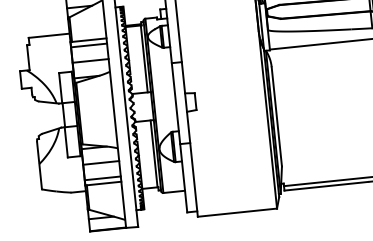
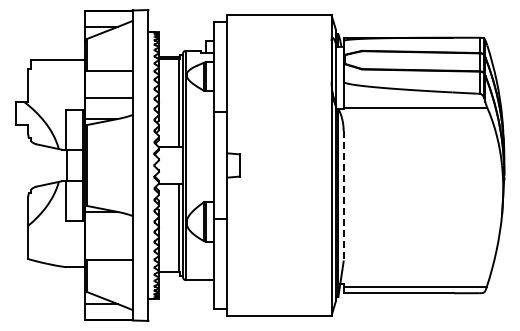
line: (88, 45) -> (108, 78), removed
line: (276, 117) -> (343, 196), solid -> dashed
line: (100, 162) -> (108, 232), removed
line: (102, 178) -> (108, 252), removed

